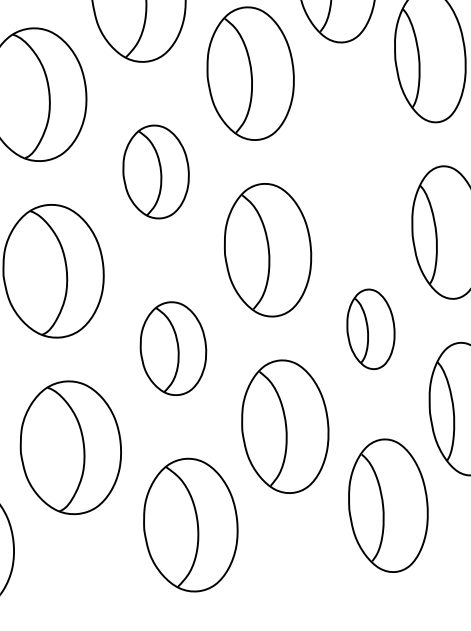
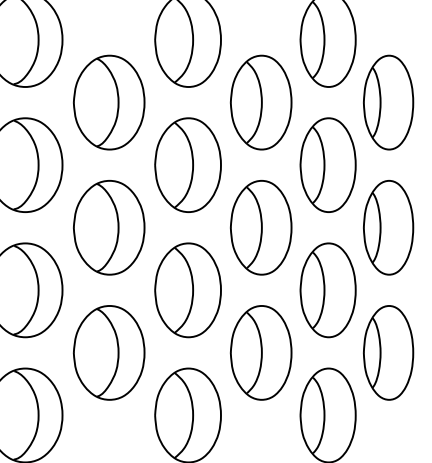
part: (352, 151) -> (327, 164), added
part: (155, 171) -> (187, 164), size x1.43
part: (370, 329) -> (327, 290), size x1.67
part: (172, 348) -> (187, 290), size x1.43

